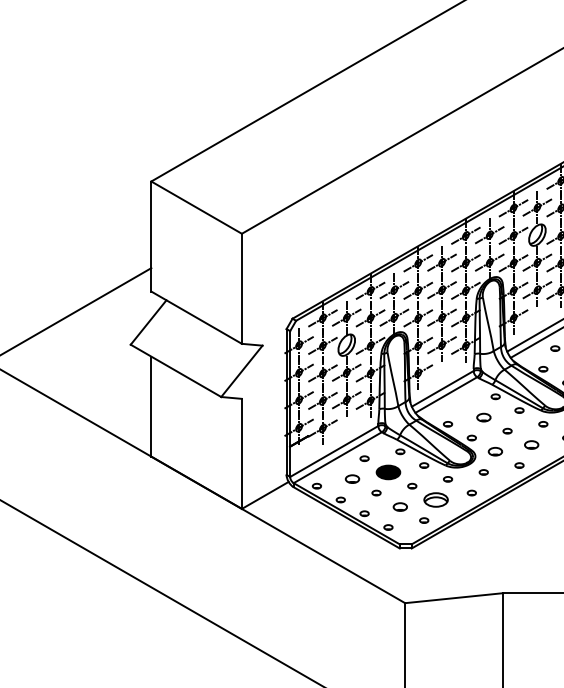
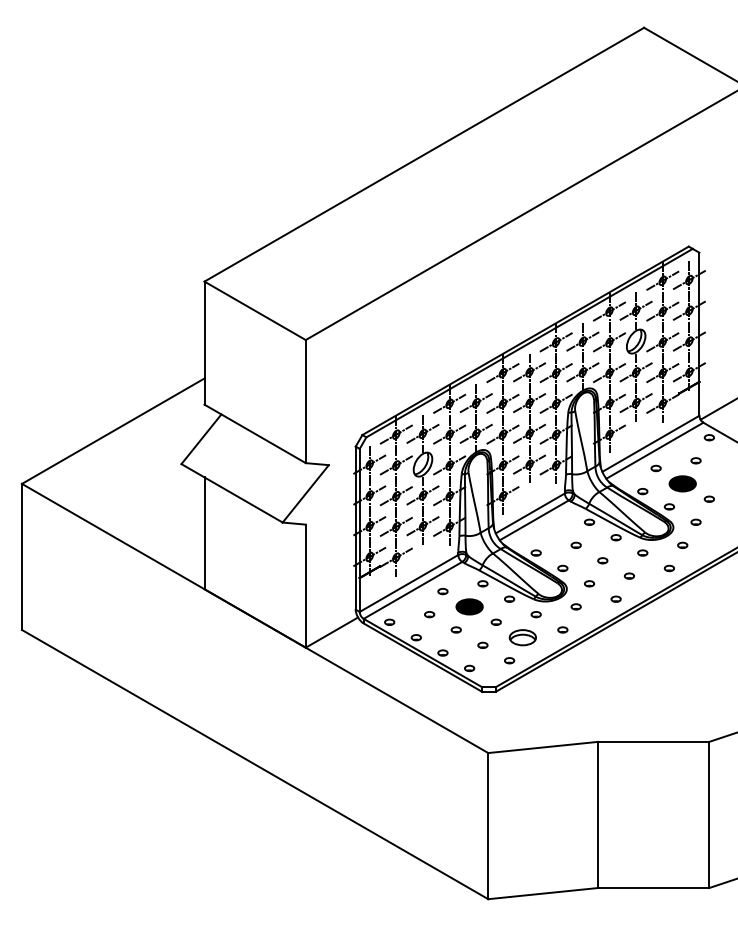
part: (483, 416) -> (575, 544), size x0.62
part: (530, 444) -> (628, 575), size x0.62
part: (495, 451) -> (589, 583), size x0.62
part: (352, 479) -> (429, 614), size x0.62
part: (399, 506) -> (482, 644), size x0.62

